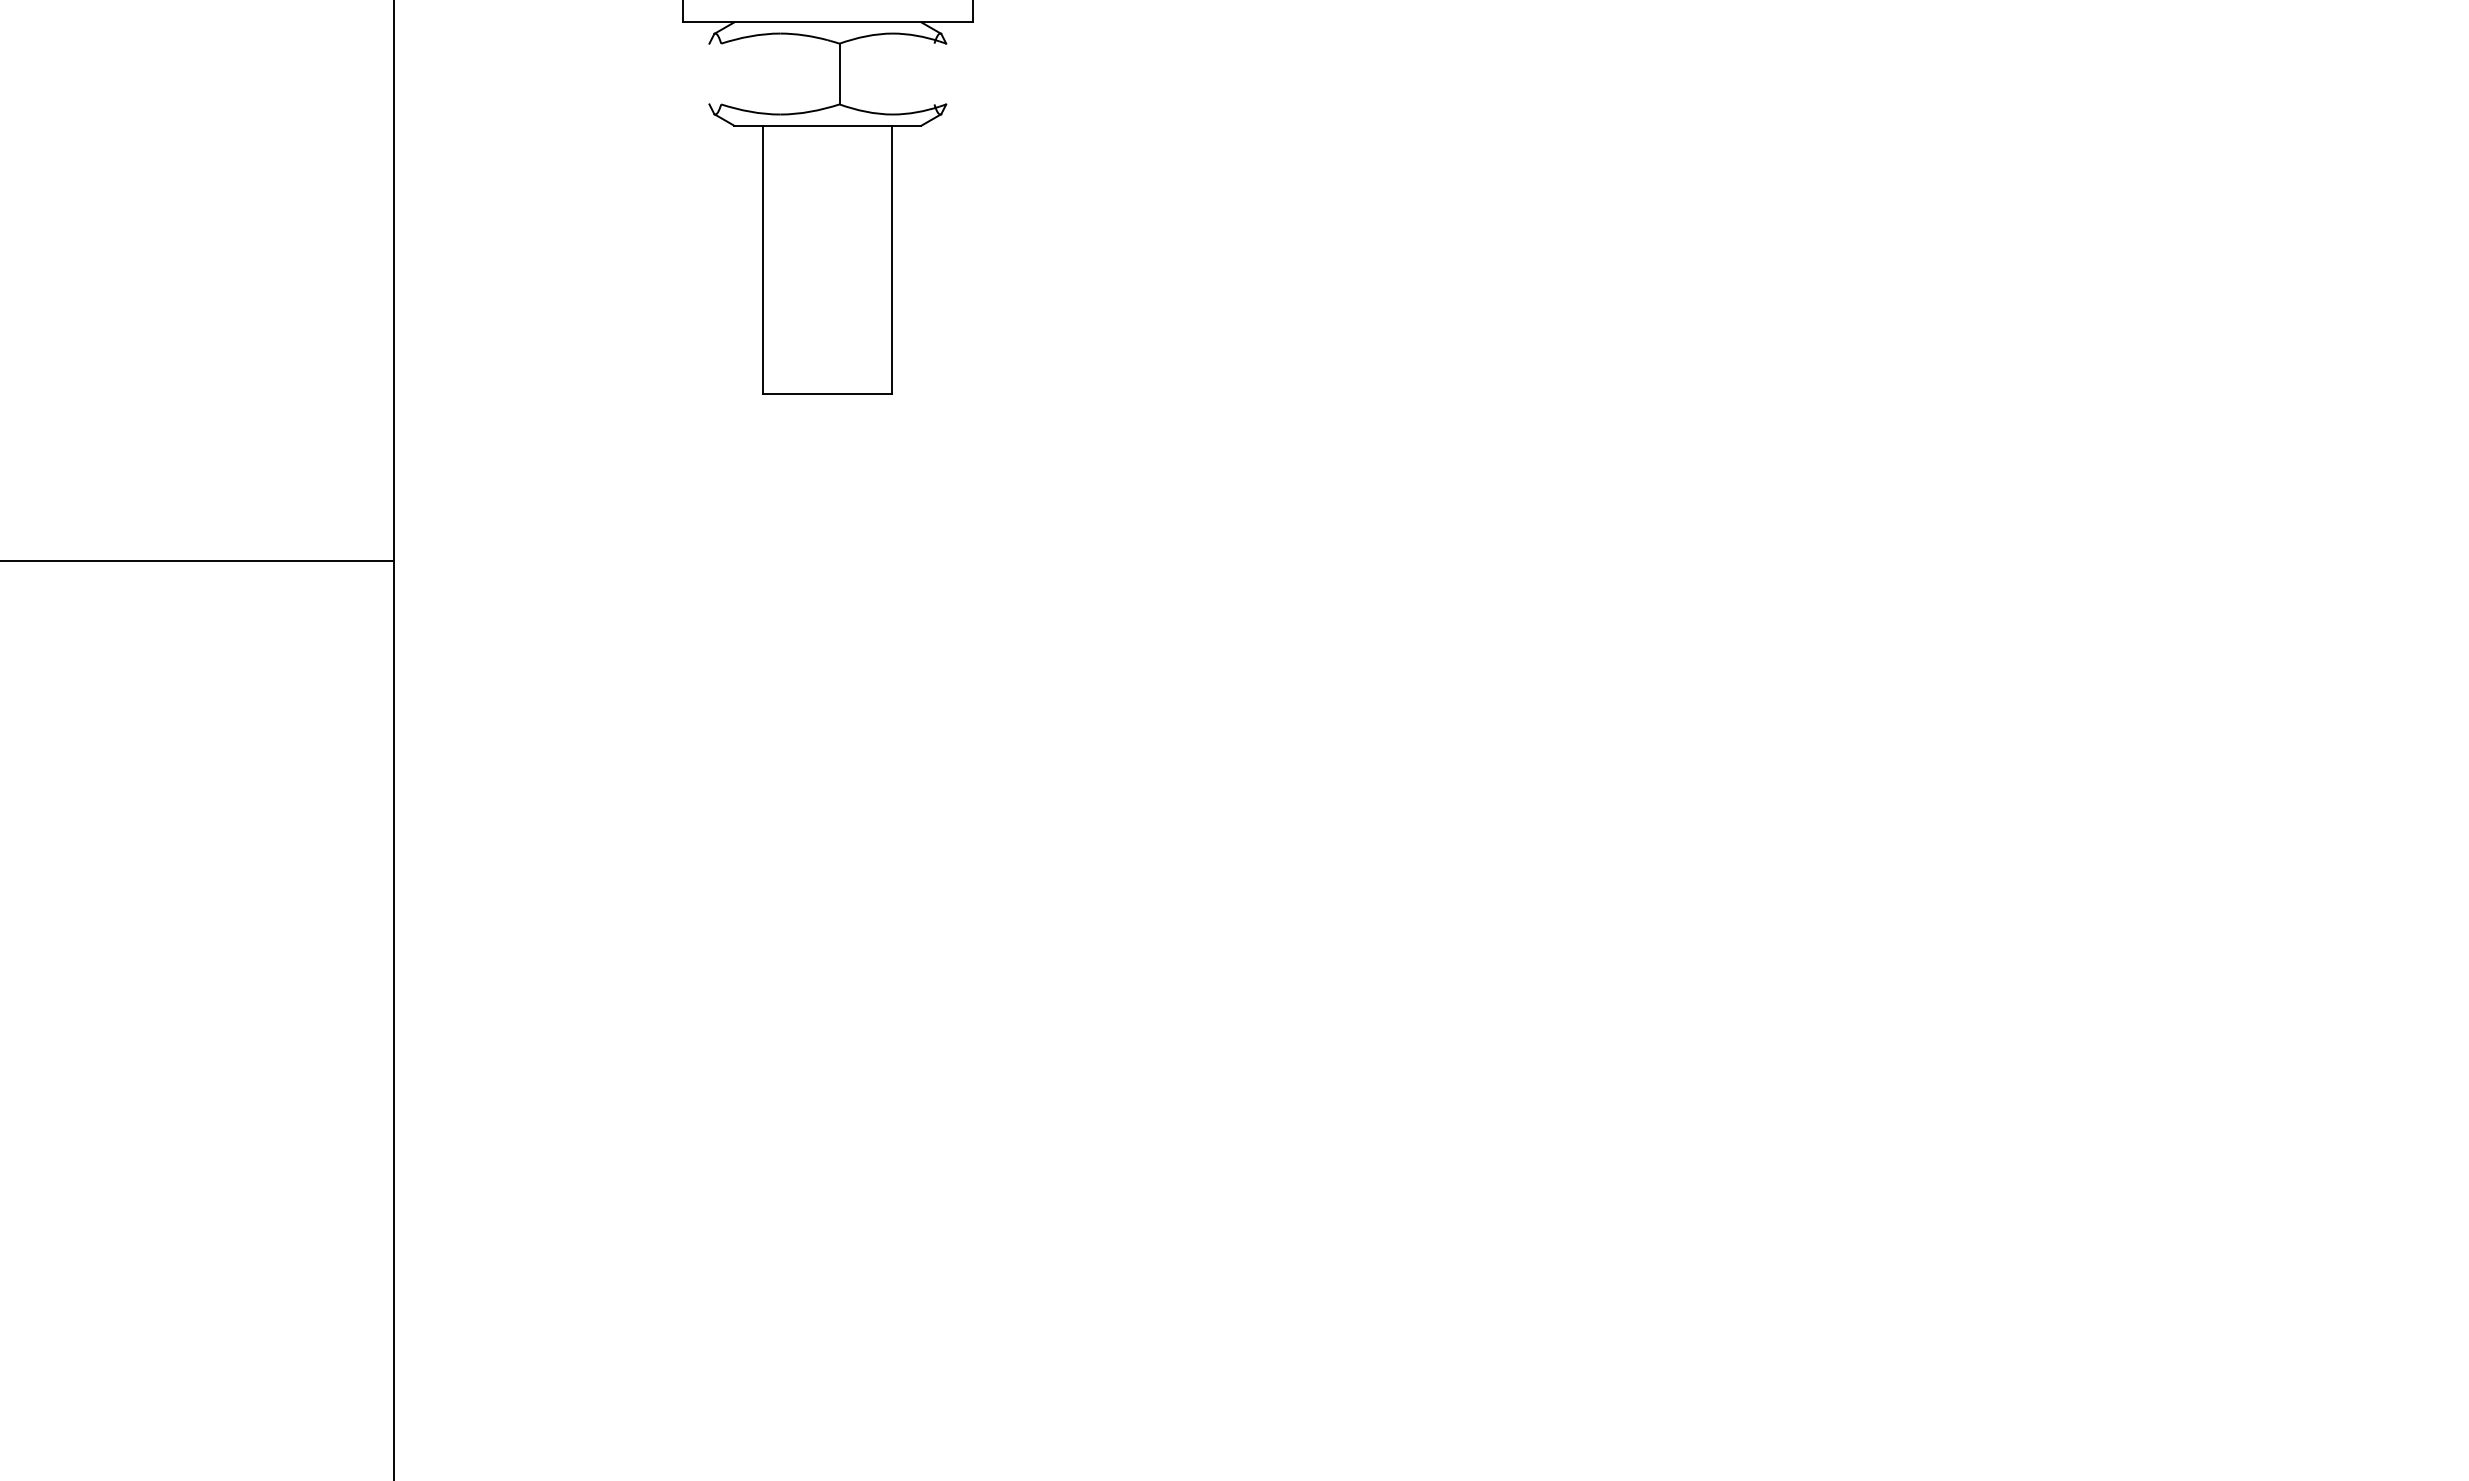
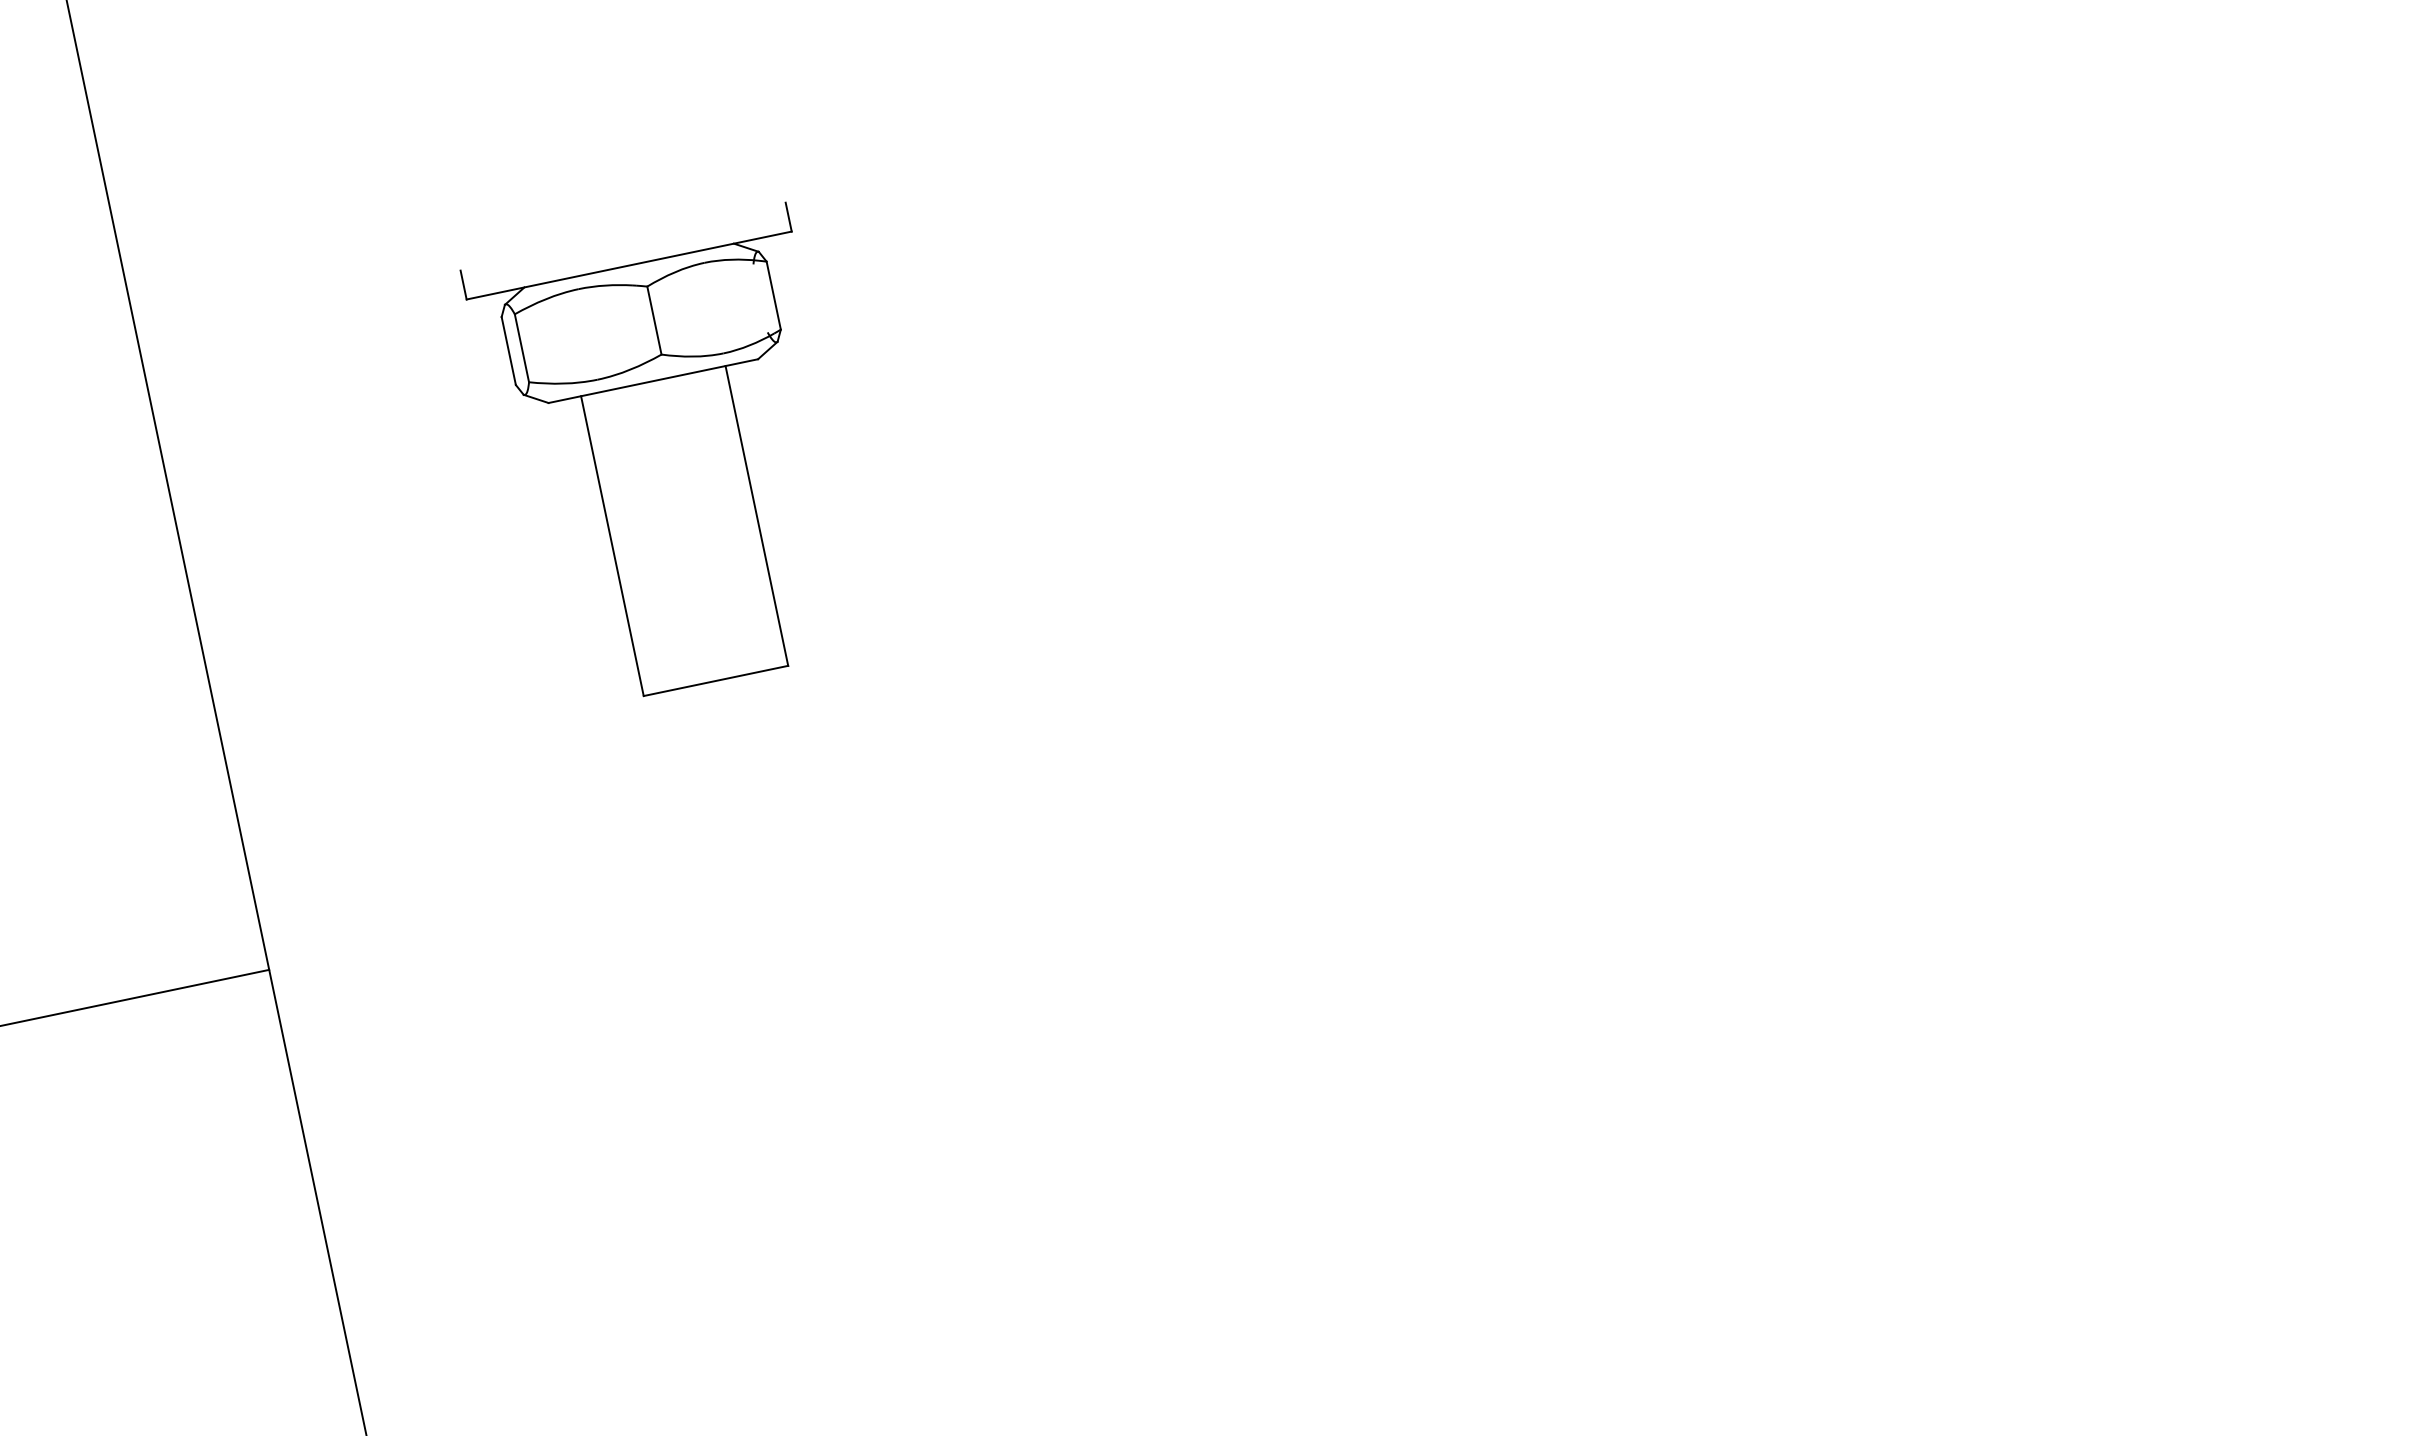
line: (709, 73) -> (508, 350), added
line: (721, 73) -> (522, 347), added
line: (946, 73) -> (773, 294), added

